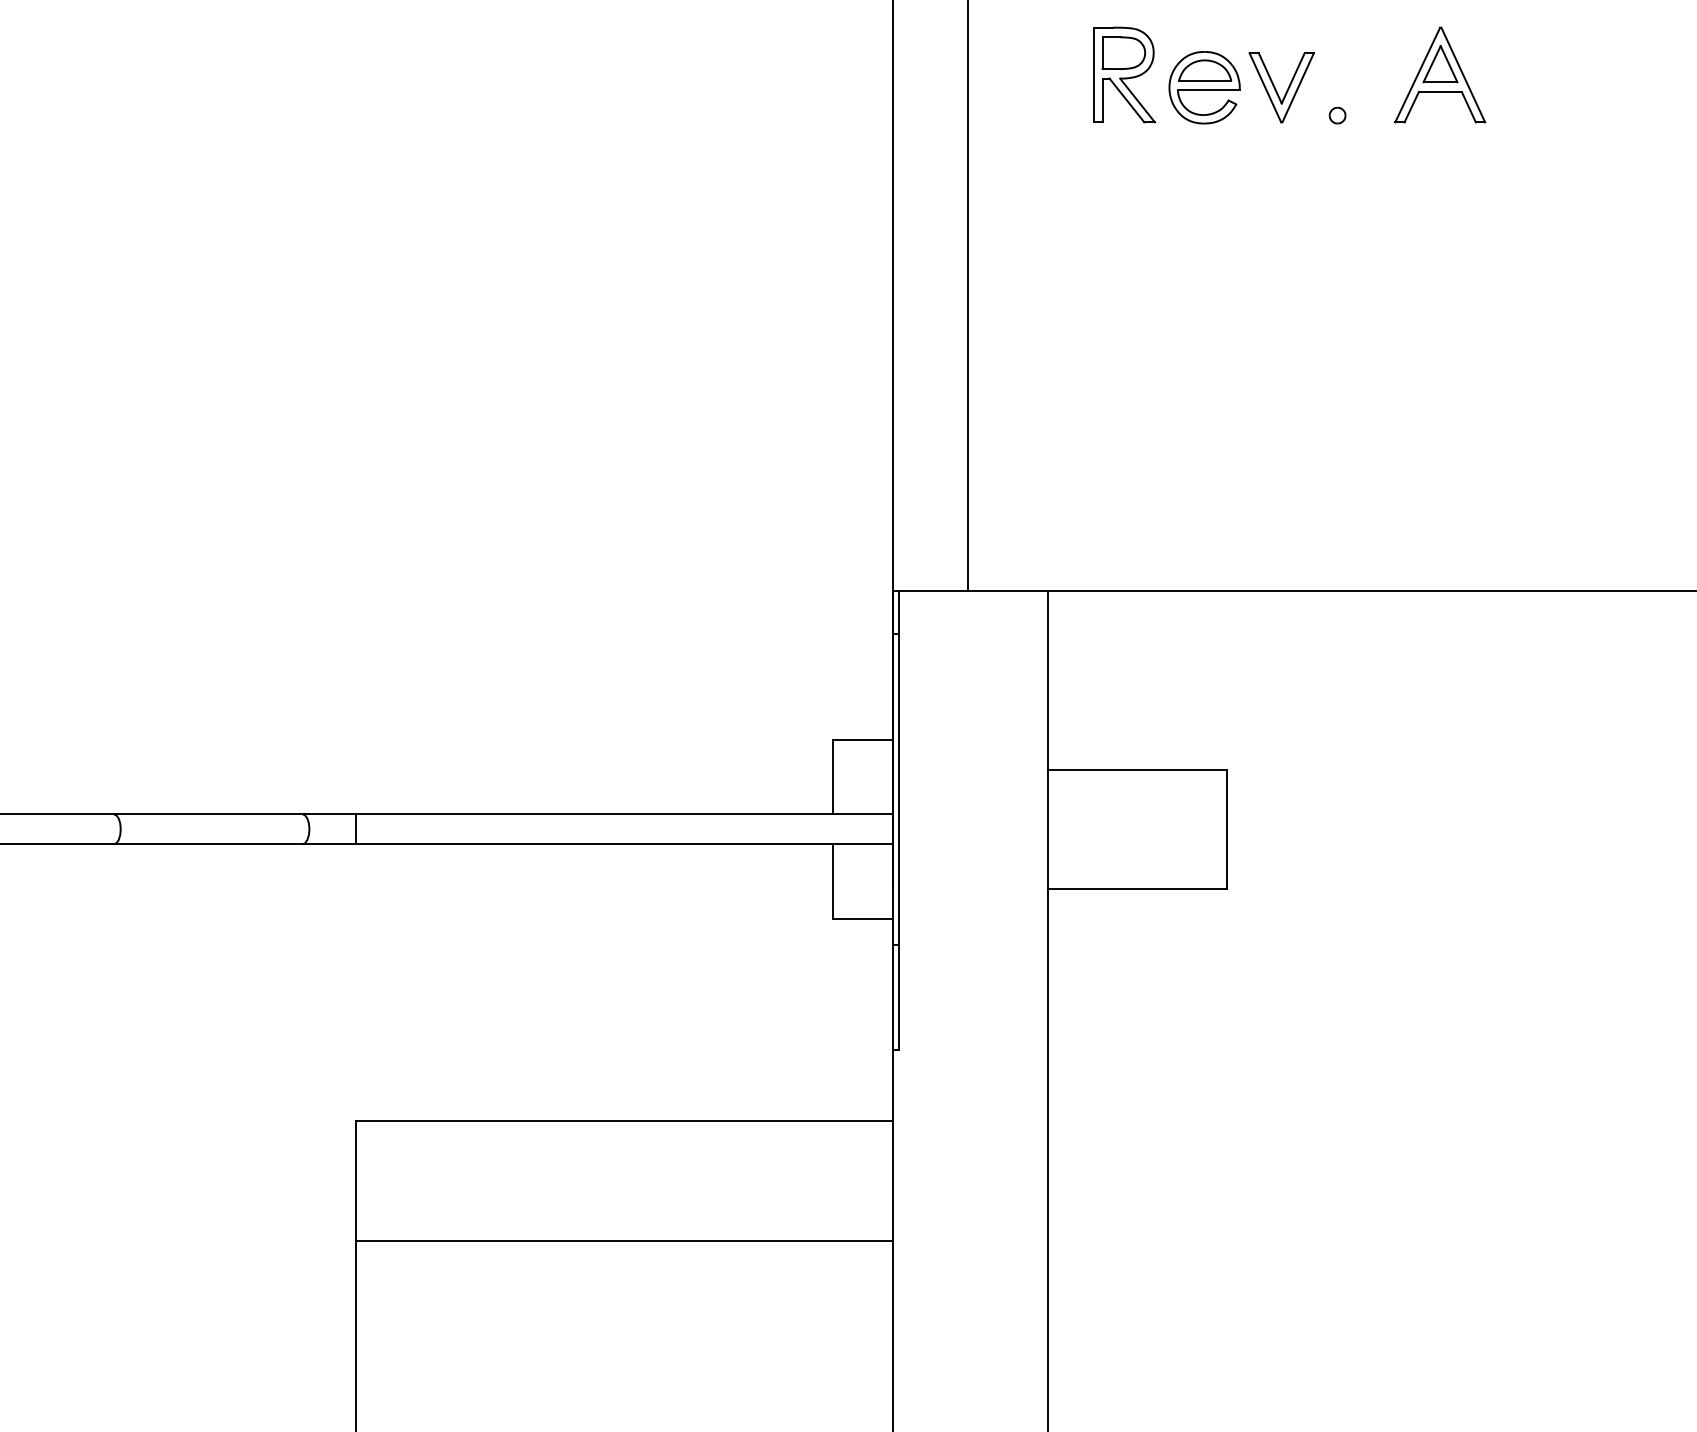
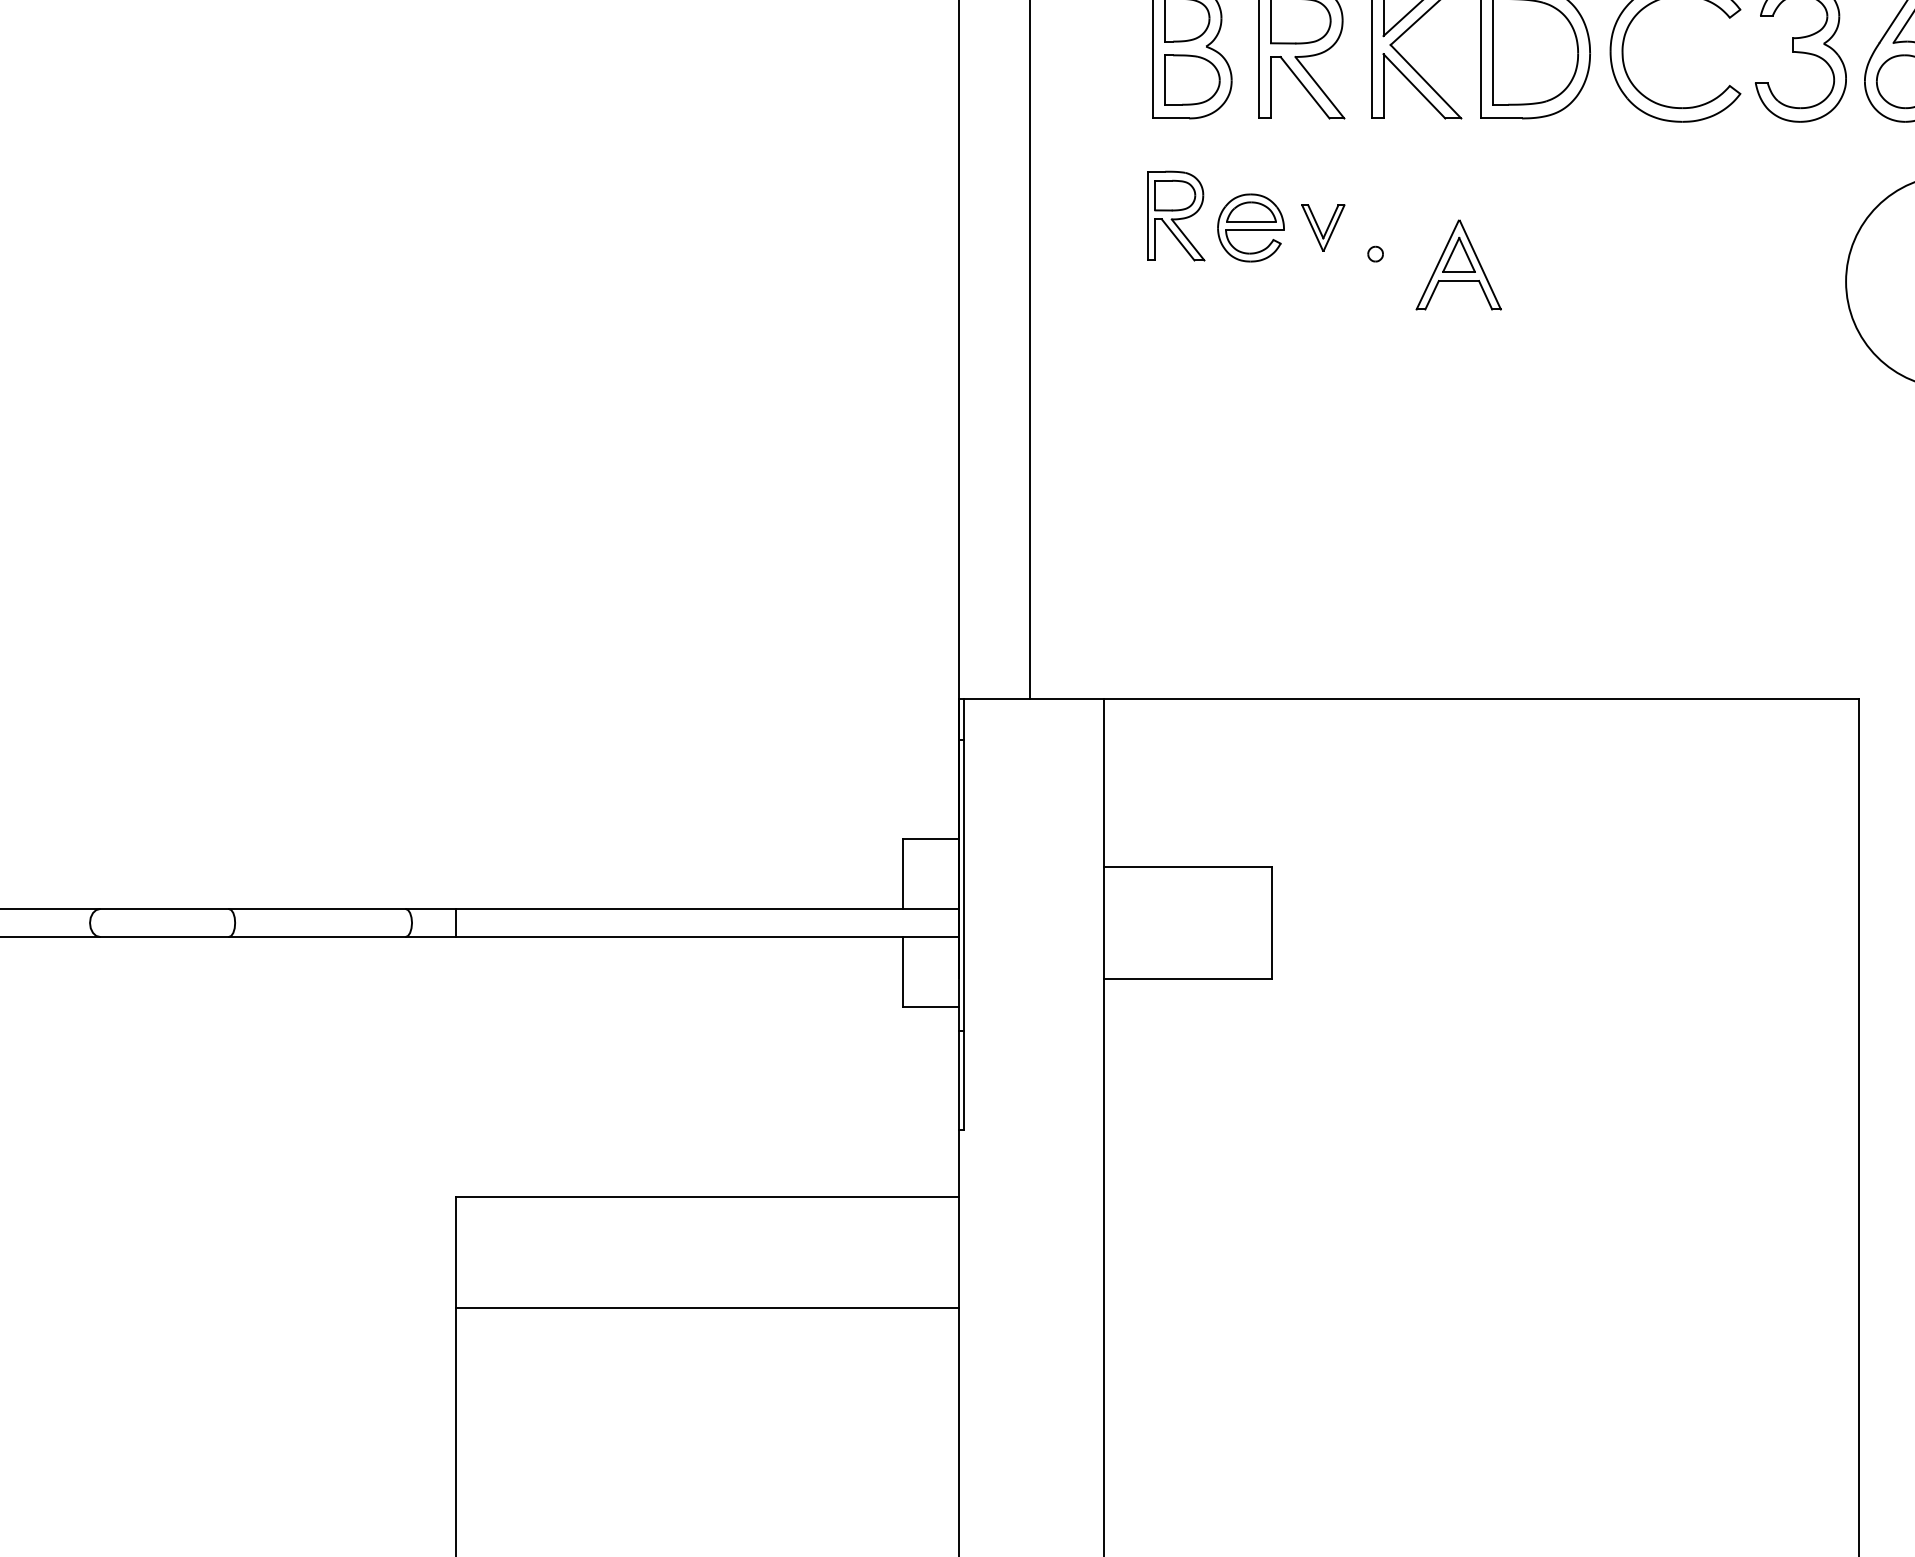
part: (1439, 74) -> (1458, 264), moved
part: (1281, 87) -> (1323, 227), size x0.7

